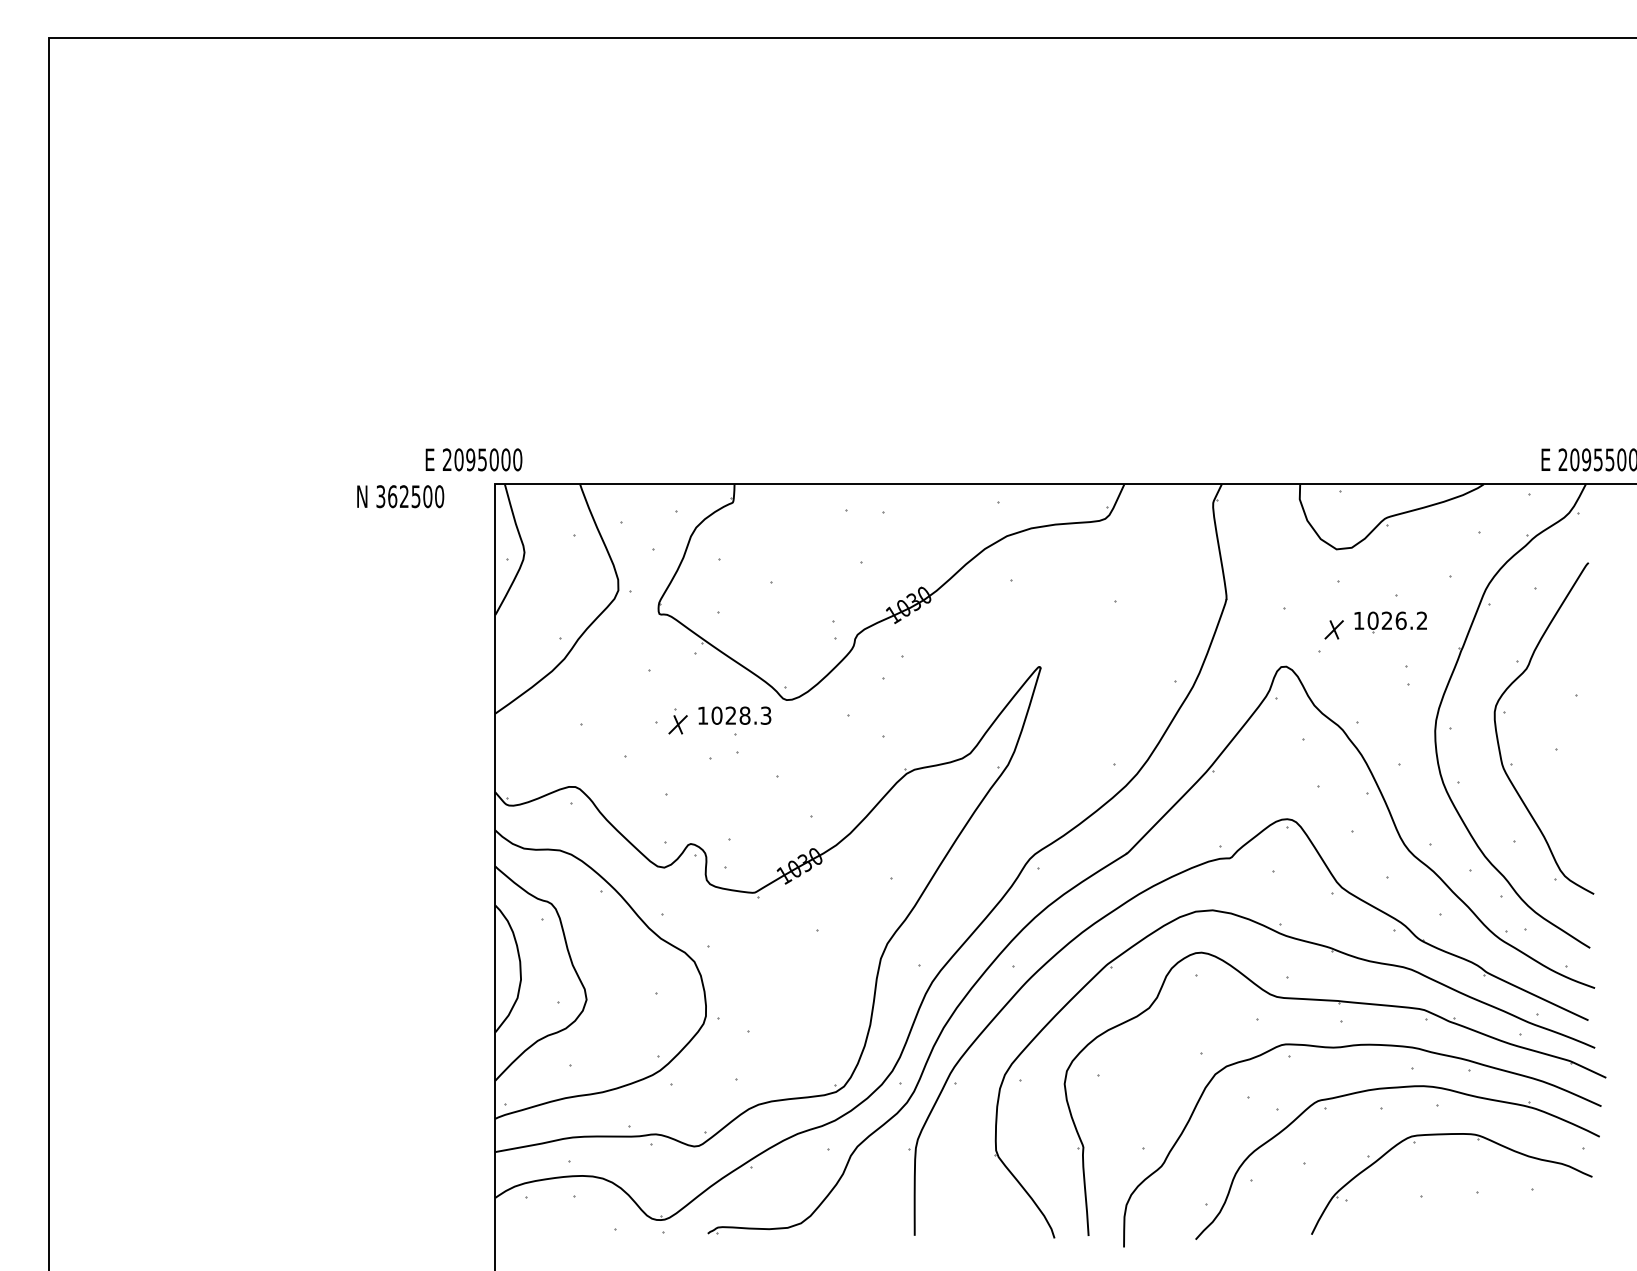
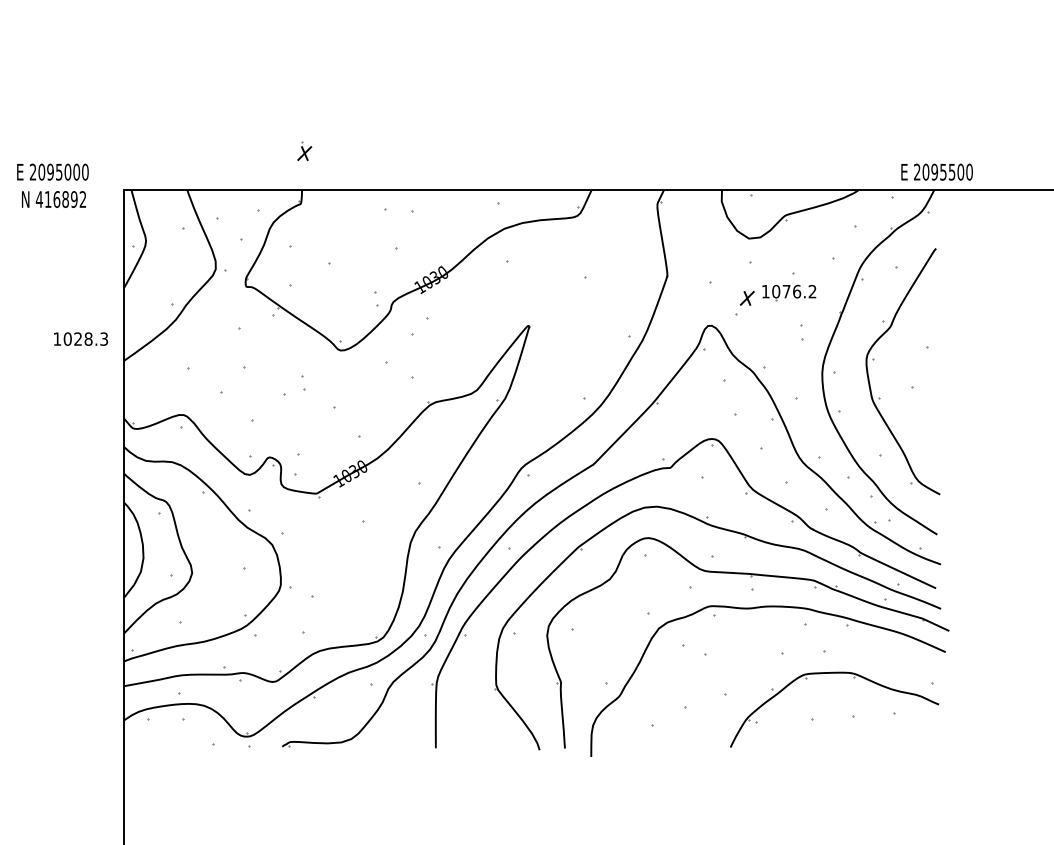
text: (473, 459) -> (52, 171), moved
text: (410, 496) -> (61, 199), 362500 -> 416892
text: (1386, 620) -> (786, 291), 1026.2 -> 1076.2
text: (734, 715) -> (80, 338), moved
part: (677, 721) -> (304, 151), moved
part: (1386, 1089) -> (786, 639), removed

